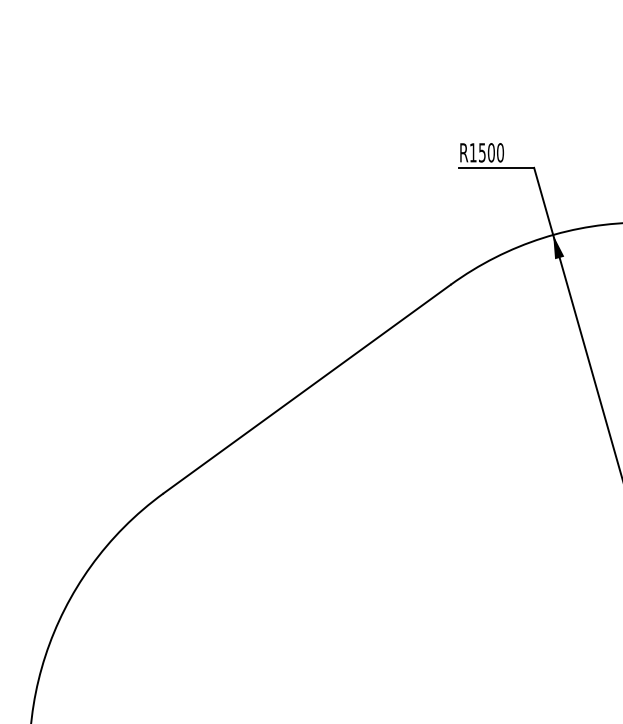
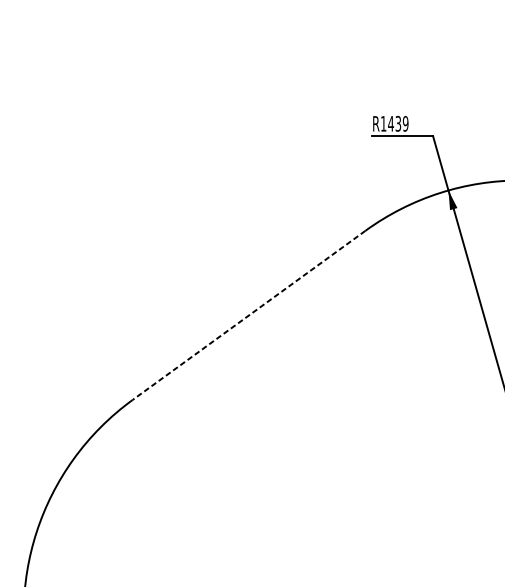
text: (490, 152) -> (397, 123), R1500 -> R1439
line: (306, 389) -> (248, 315), solid -> dashed

